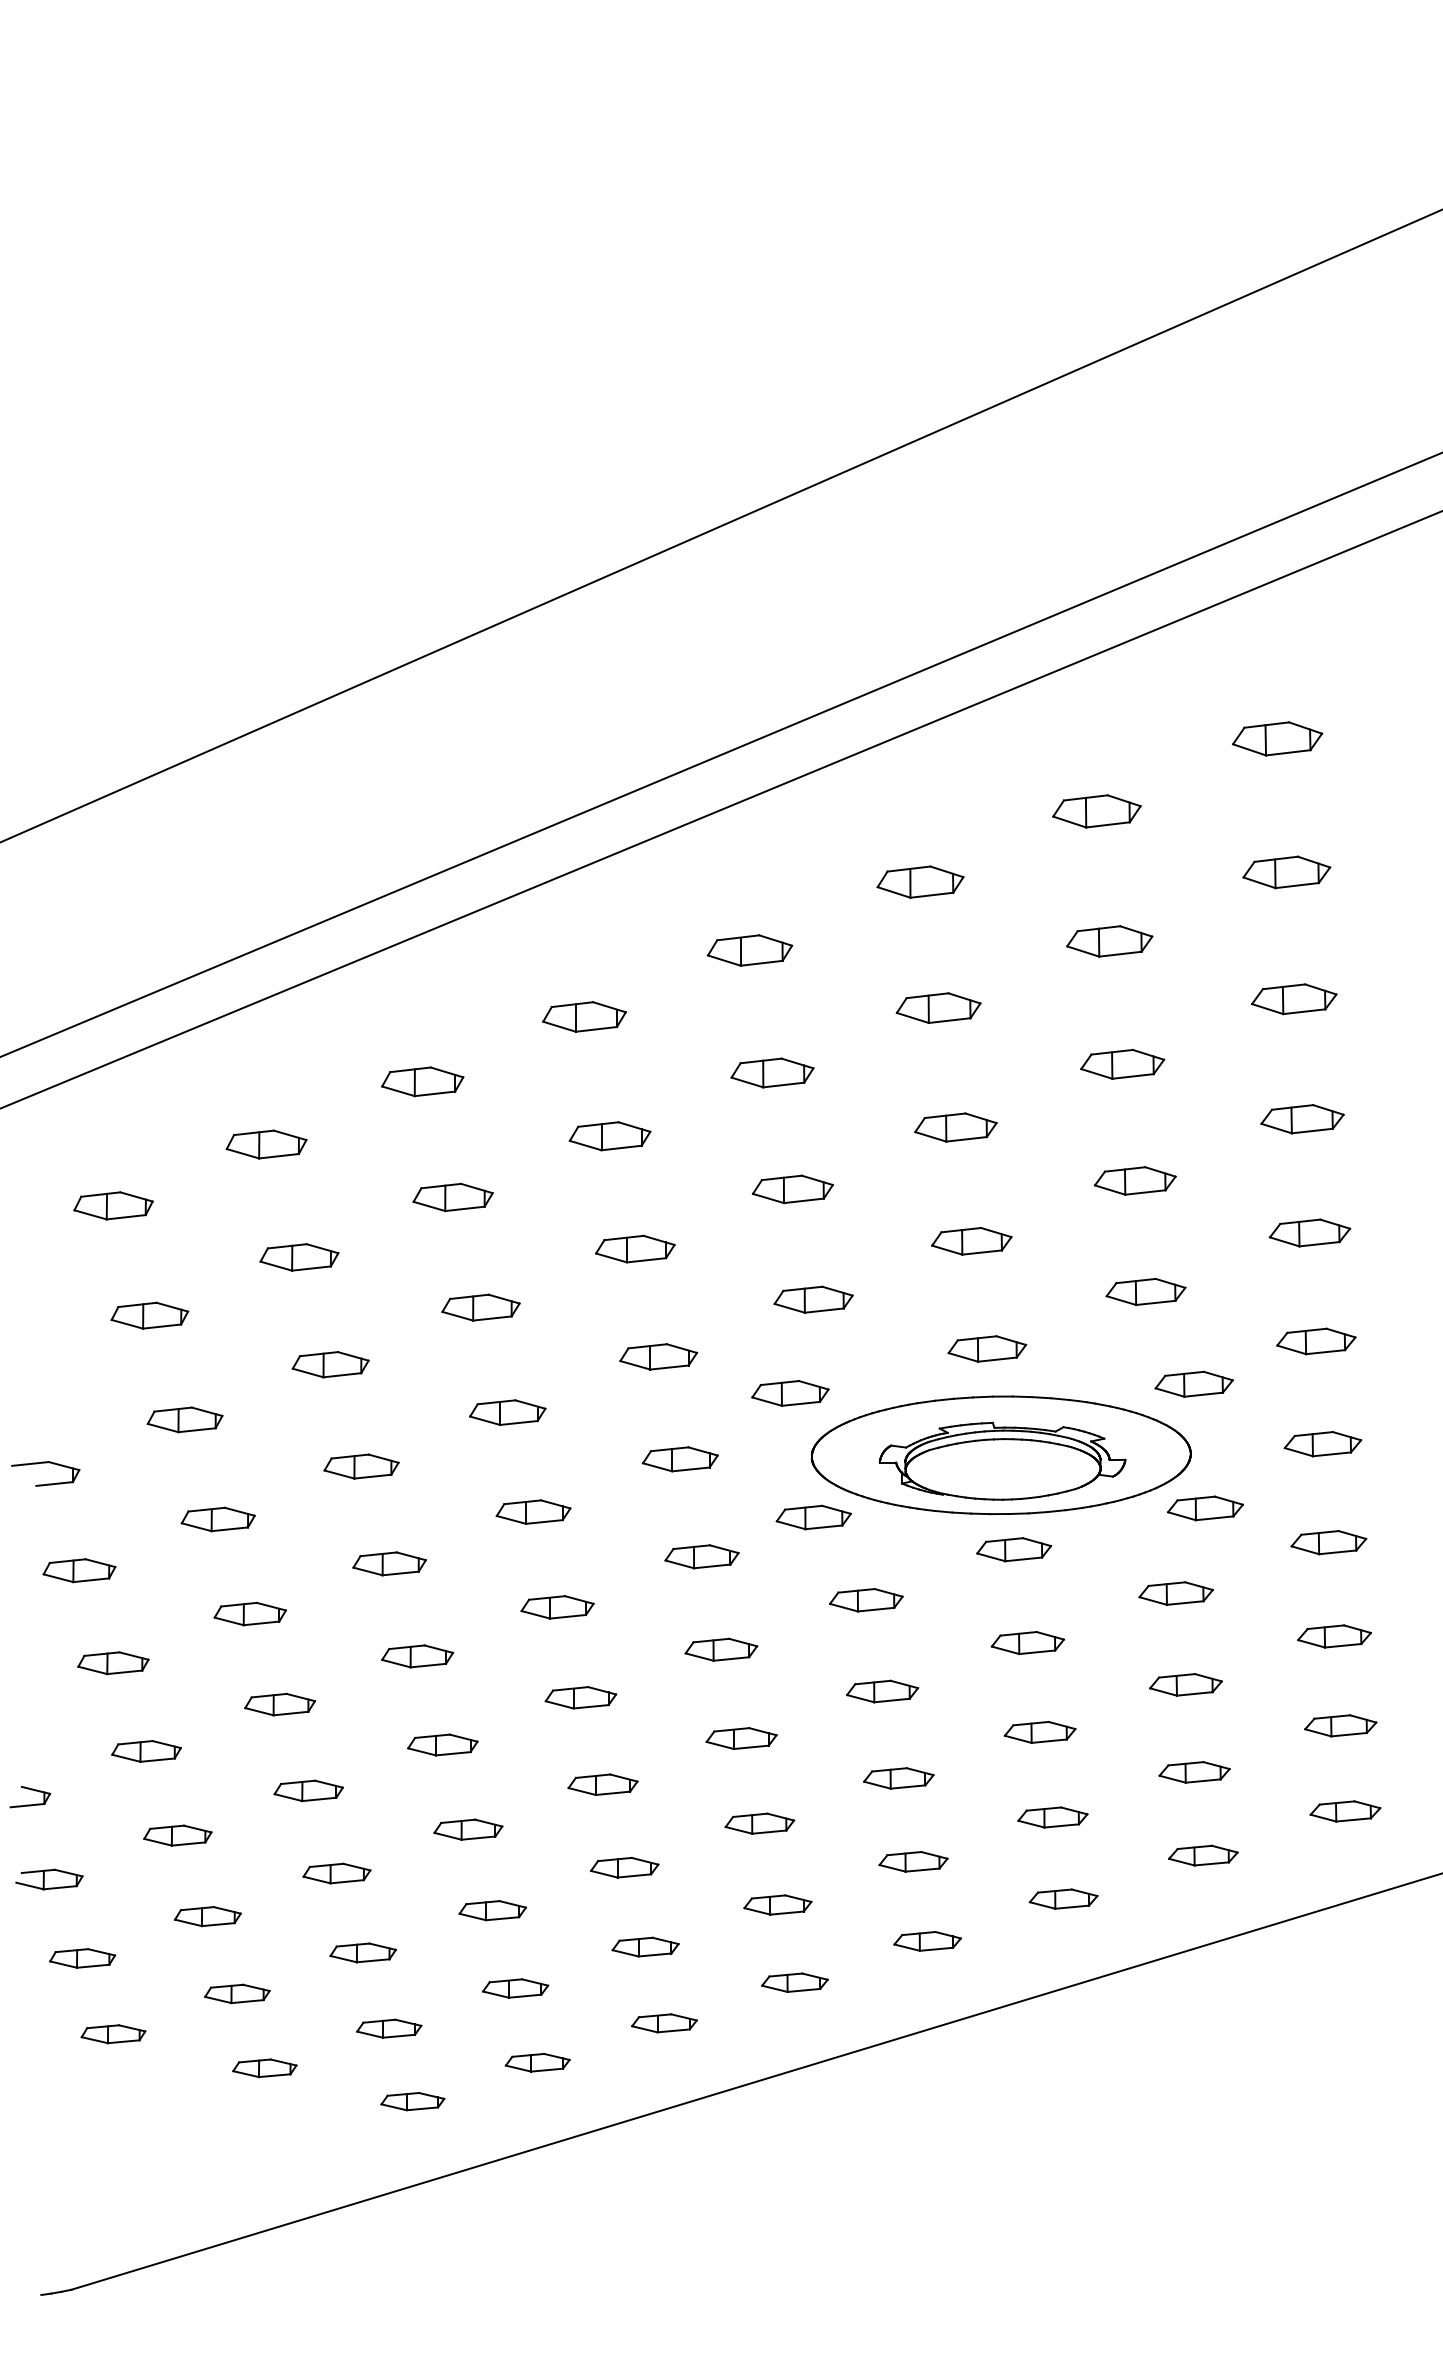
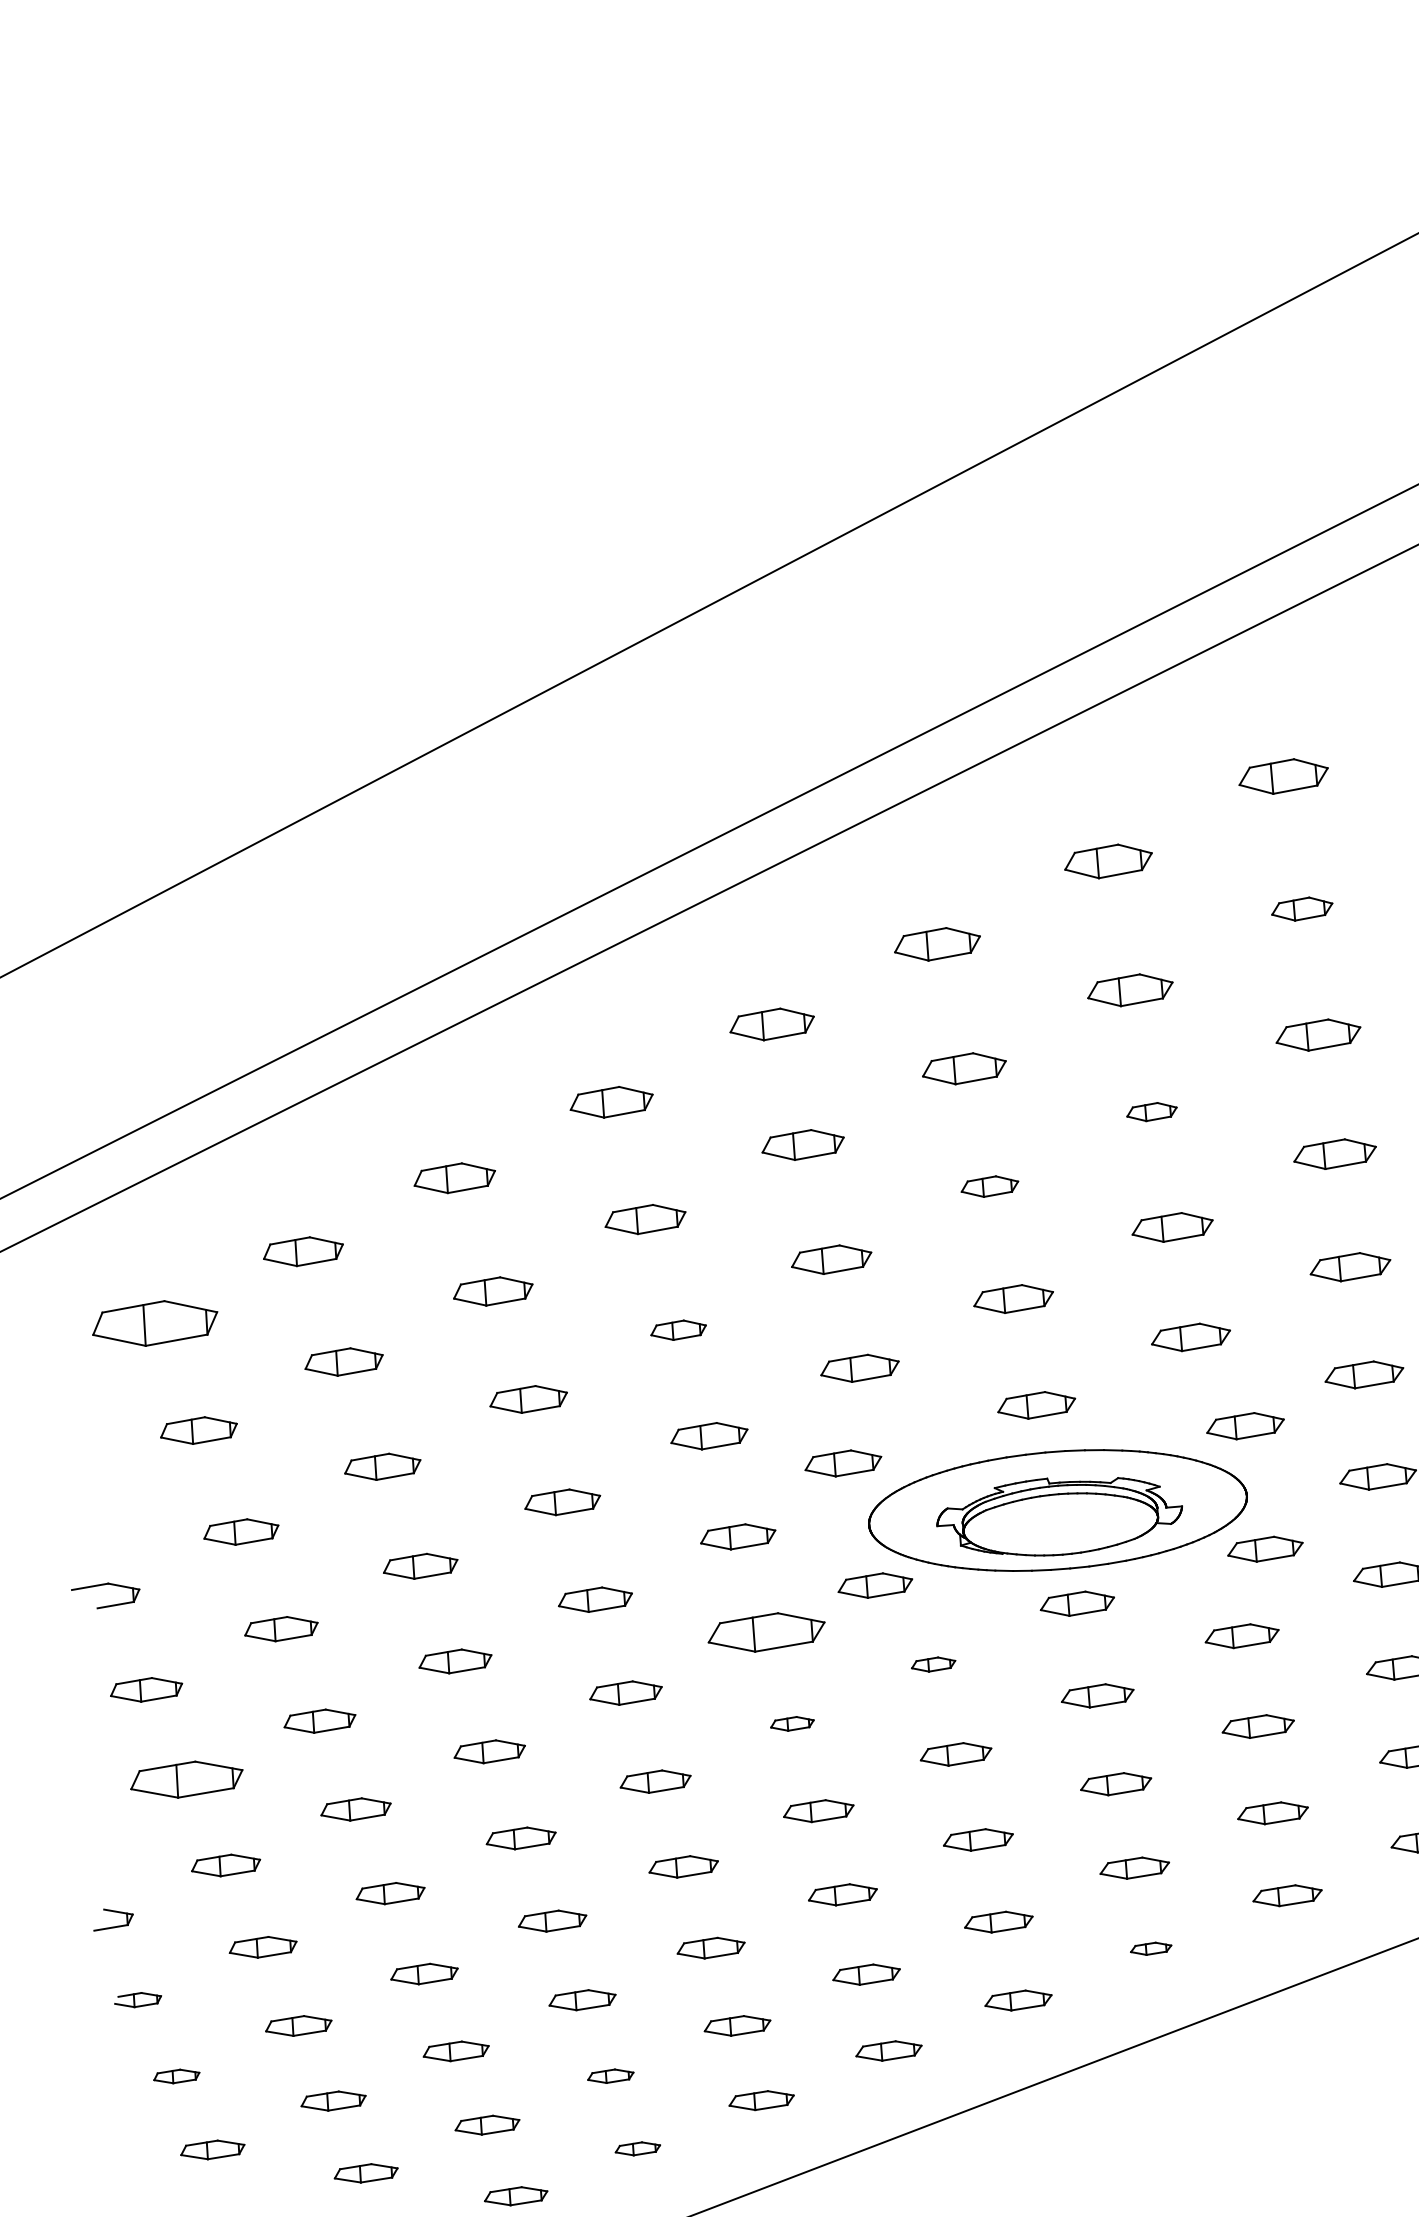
part: (1286, 872) -> (1301, 909), size x0.7
part: (1122, 1064) -> (1151, 1112), size x0.6
part: (955, 1127) -> (989, 1186), size x0.7
part: (113, 1205) -> (154, 1323), size x1.6
part: (635, 1248) -> (678, 1329), size x0.7
part: (701, 1556) -> (766, 1632), size x1.6
part: (866, 1600) -> (933, 1664), size x0.6
part: (721, 1649) -> (792, 1723), size x0.6
part: (113, 1663) -> (186, 1780), size x1.6
part: (49, 1879) -> (138, 2000), size x0.7
part: (1063, 1898) -> (1151, 1948), size x0.6
part: (82, 1958) -> (176, 2076), size x0.7
part: (515, 1988) -> (610, 2076), size x0.7
part: (537, 2062) -> (637, 2148), size x0.7

